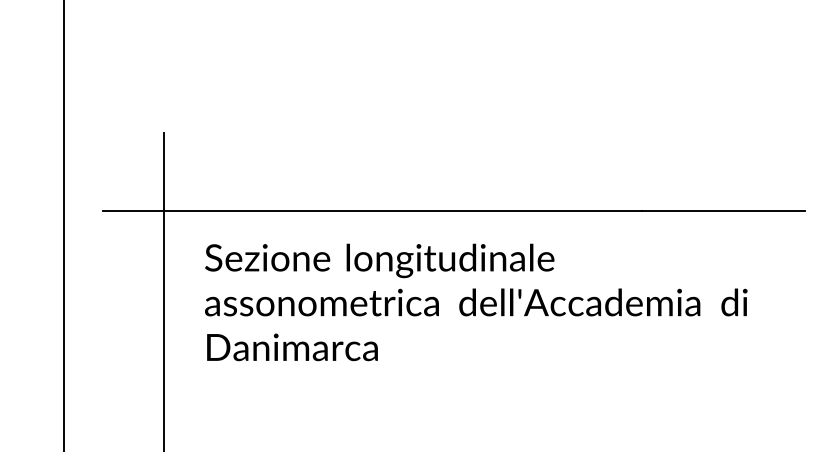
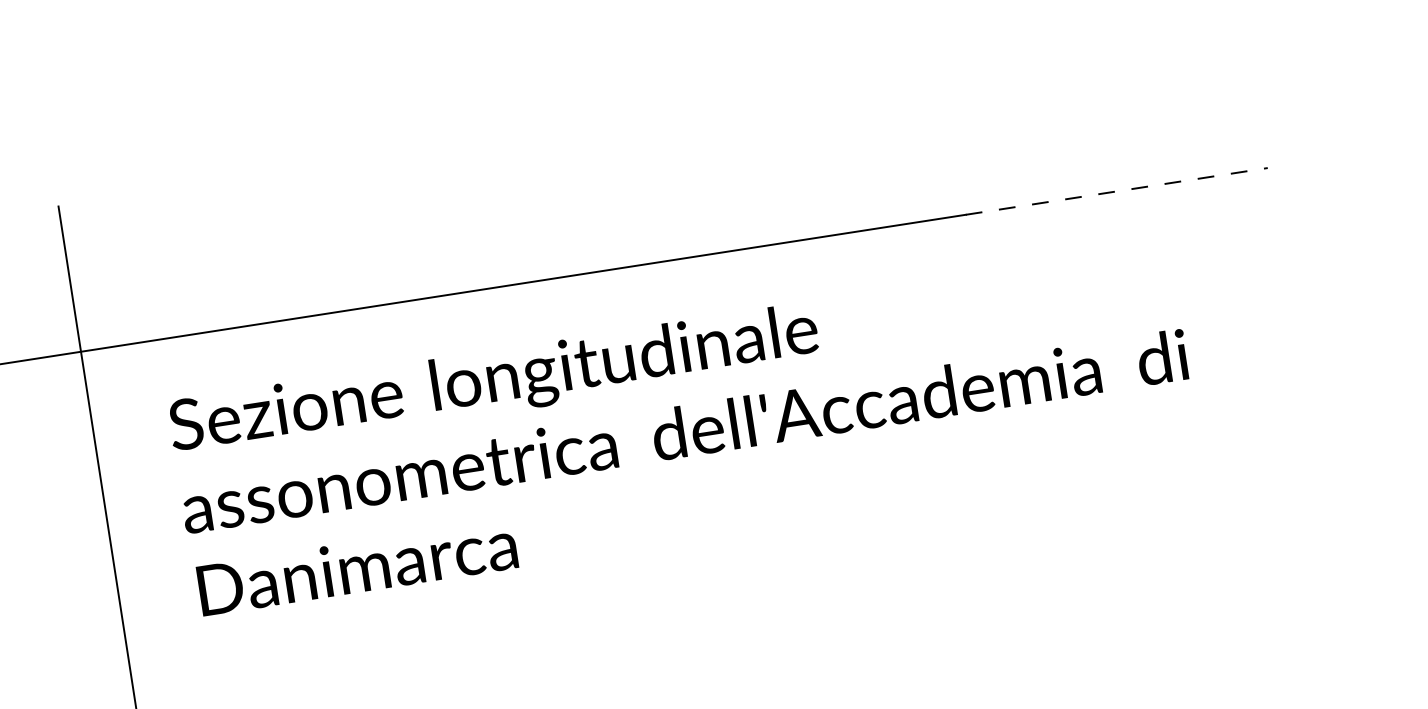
line: (723, 211) -> (1116, 192), solid -> dashed

